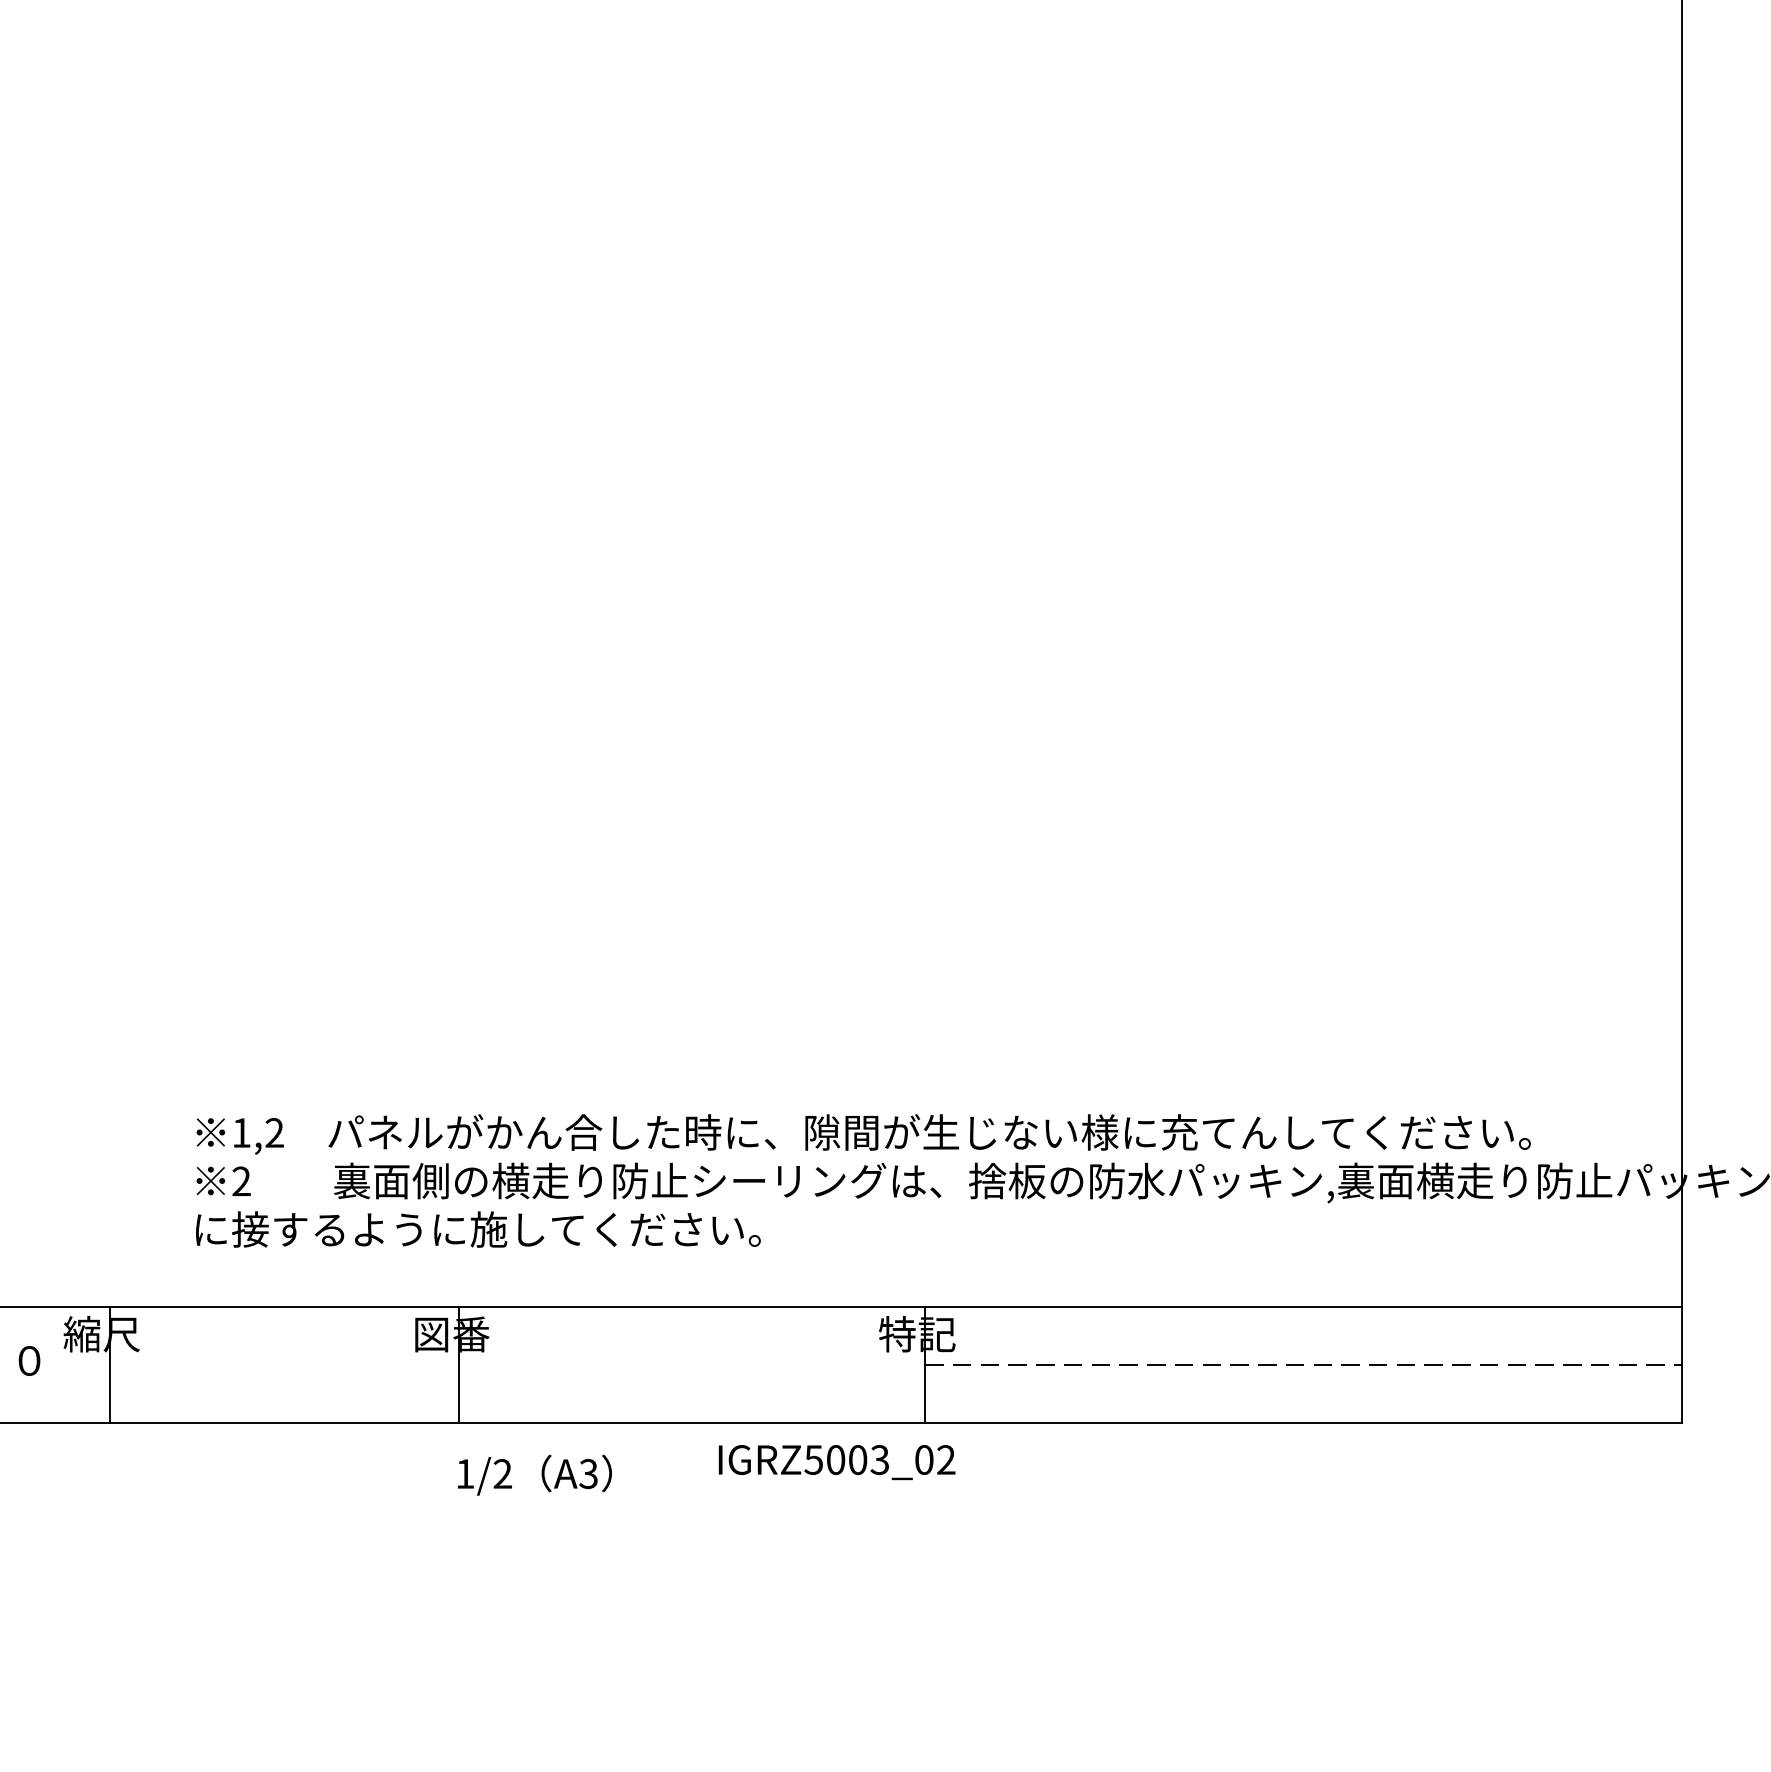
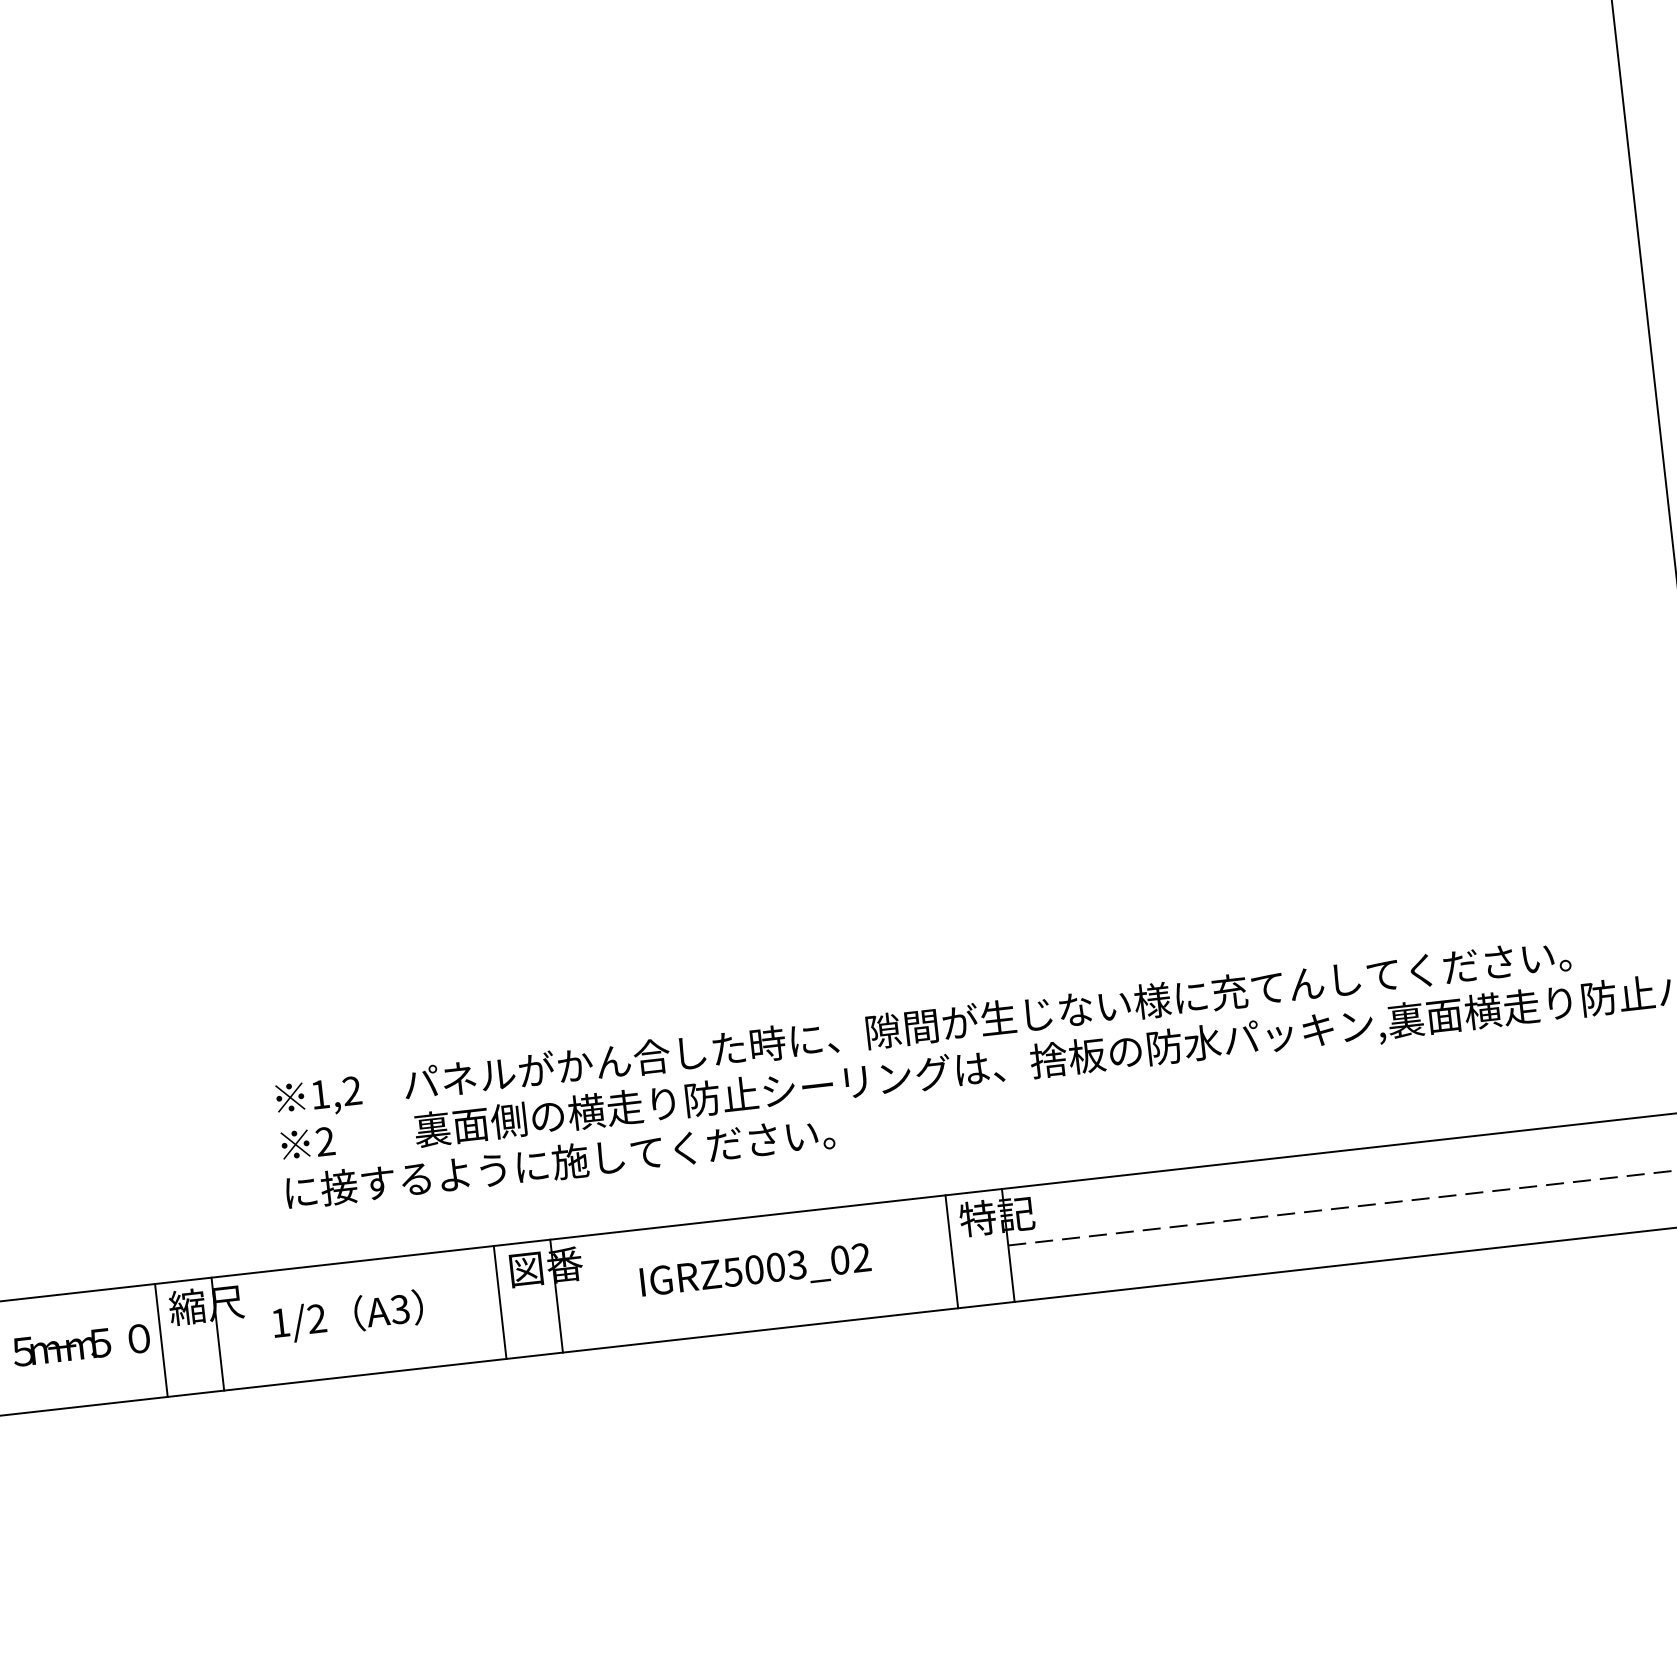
line: (51, 1365) -> (161, 1340), added
line: (401, 1365) -> (500, 1302), added
line: (867, 1365) -> (952, 1252), added
text: (836, 1462) -> (755, 1272), moved
text: (534, 1474) -> (347, 1315), moved

